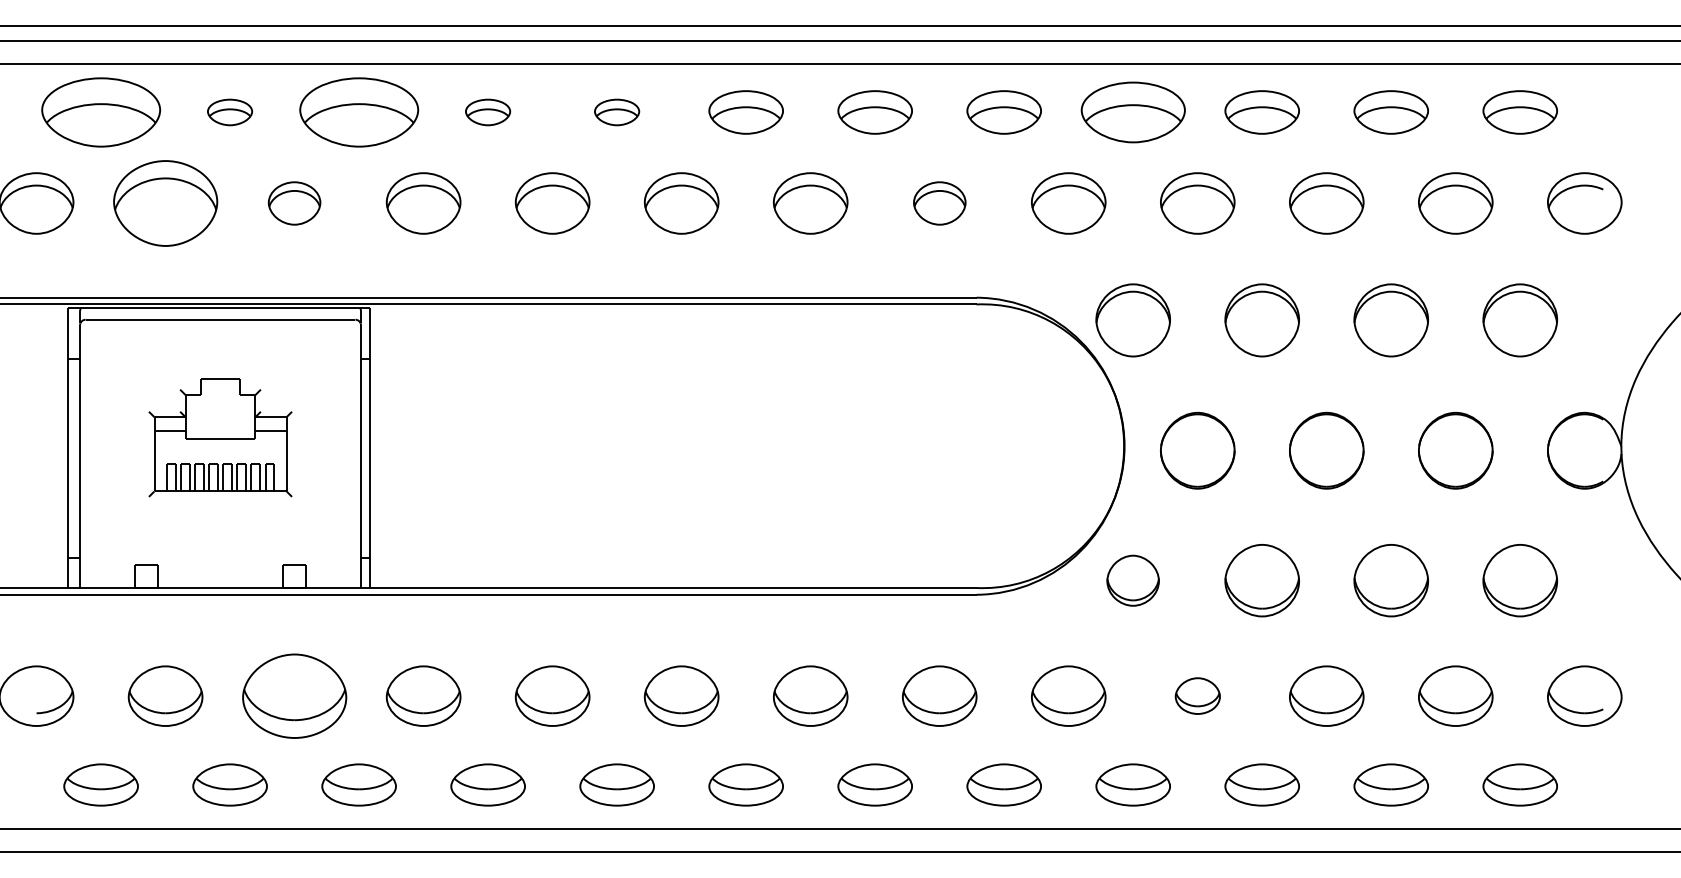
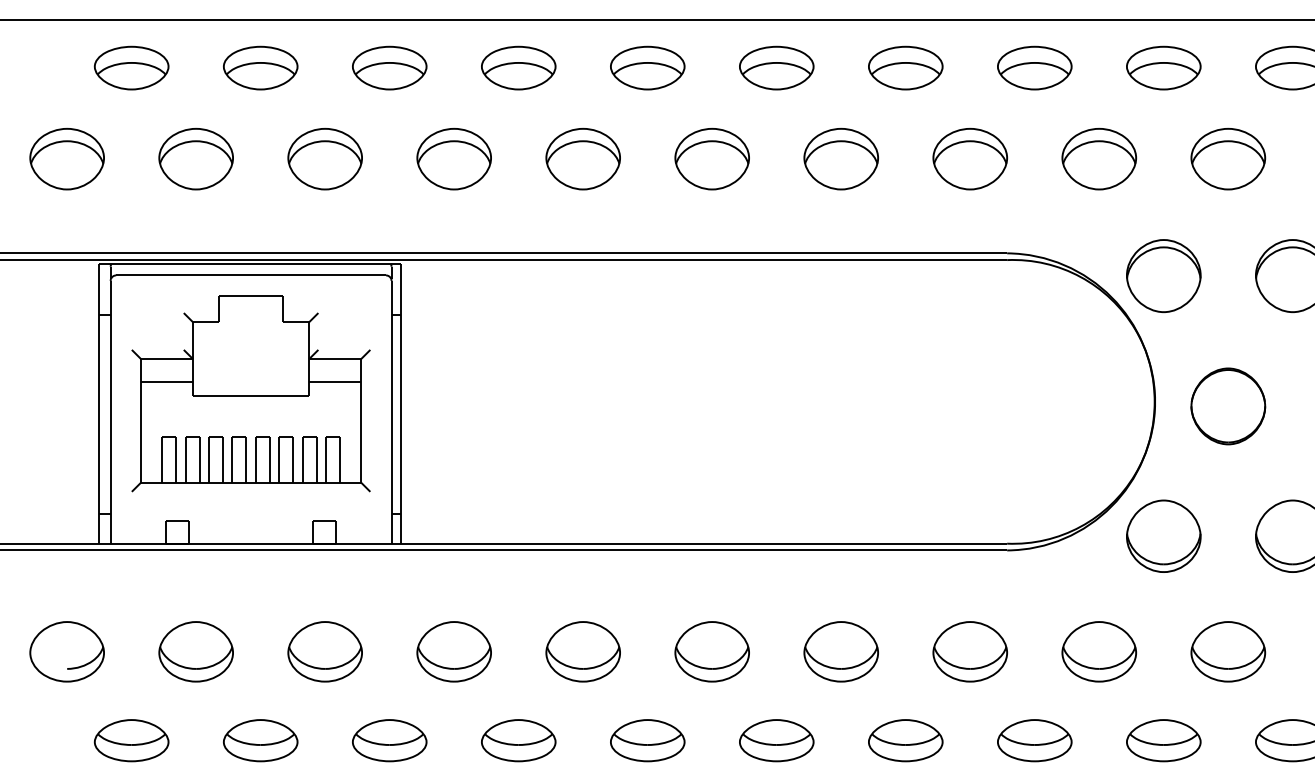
part: (100, 112) -> (131, 68), size x0.62
part: (229, 112) -> (260, 68), size x1.67
part: (358, 112) -> (389, 68), size x0.62
part: (487, 112) -> (518, 68), size x1.67
part: (616, 112) -> (647, 68), size x1.67
part: (1132, 112) -> (1163, 68), size x0.71
part: (165, 203) -> (196, 159), size x0.71
part: (294, 203) -> (325, 159), size x1.43
part: (939, 203) -> (970, 159), size x1.43
part: (220, 437) -> (251, 393), size x1.67
part: (1132, 580) -> (1163, 536), size x1.43
part: (294, 695) -> (325, 651), size x0.71
part: (1197, 695) -> (1228, 651), size x1.67

